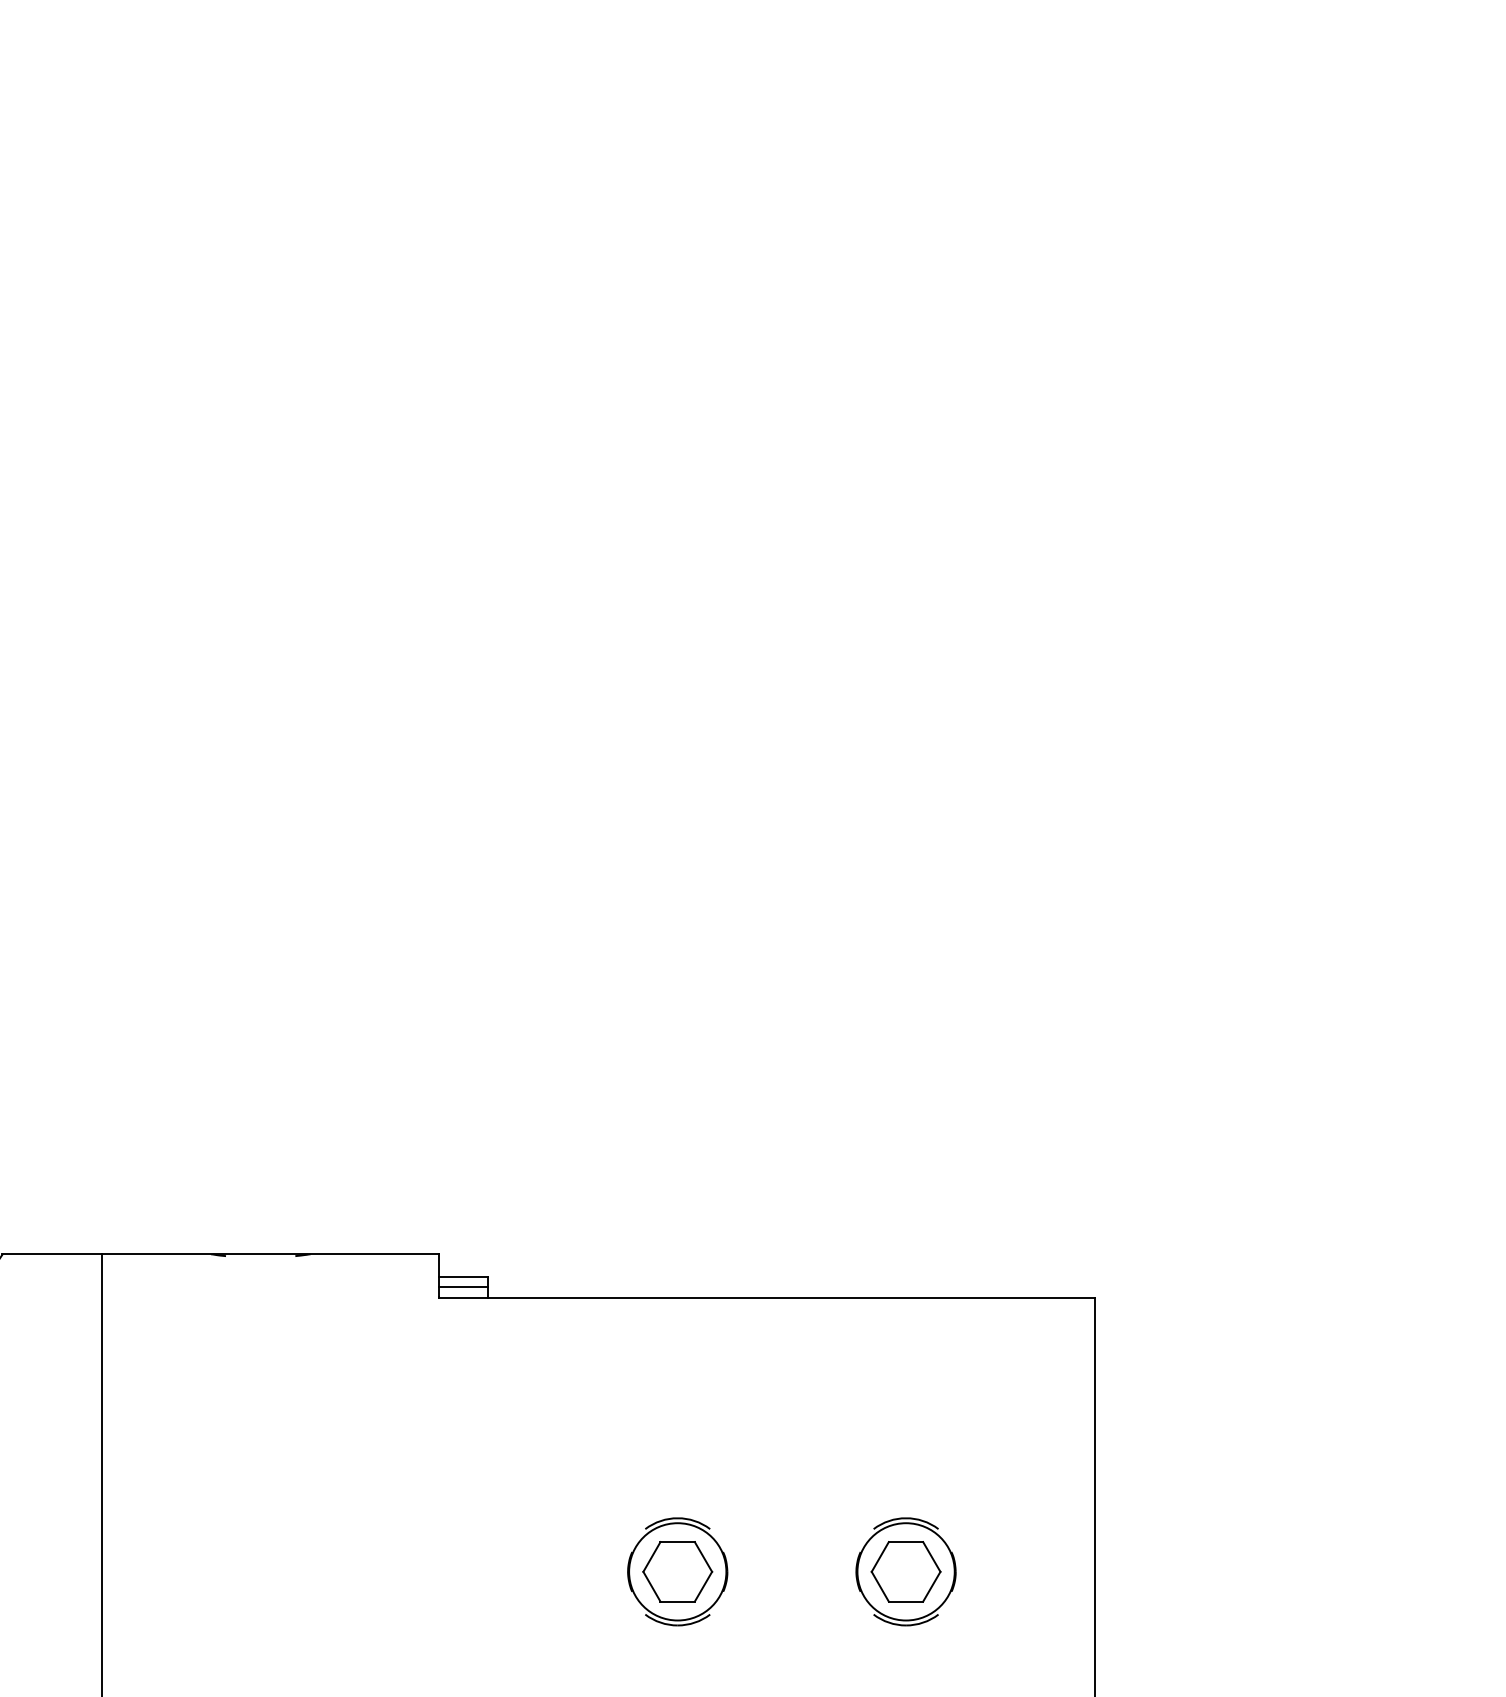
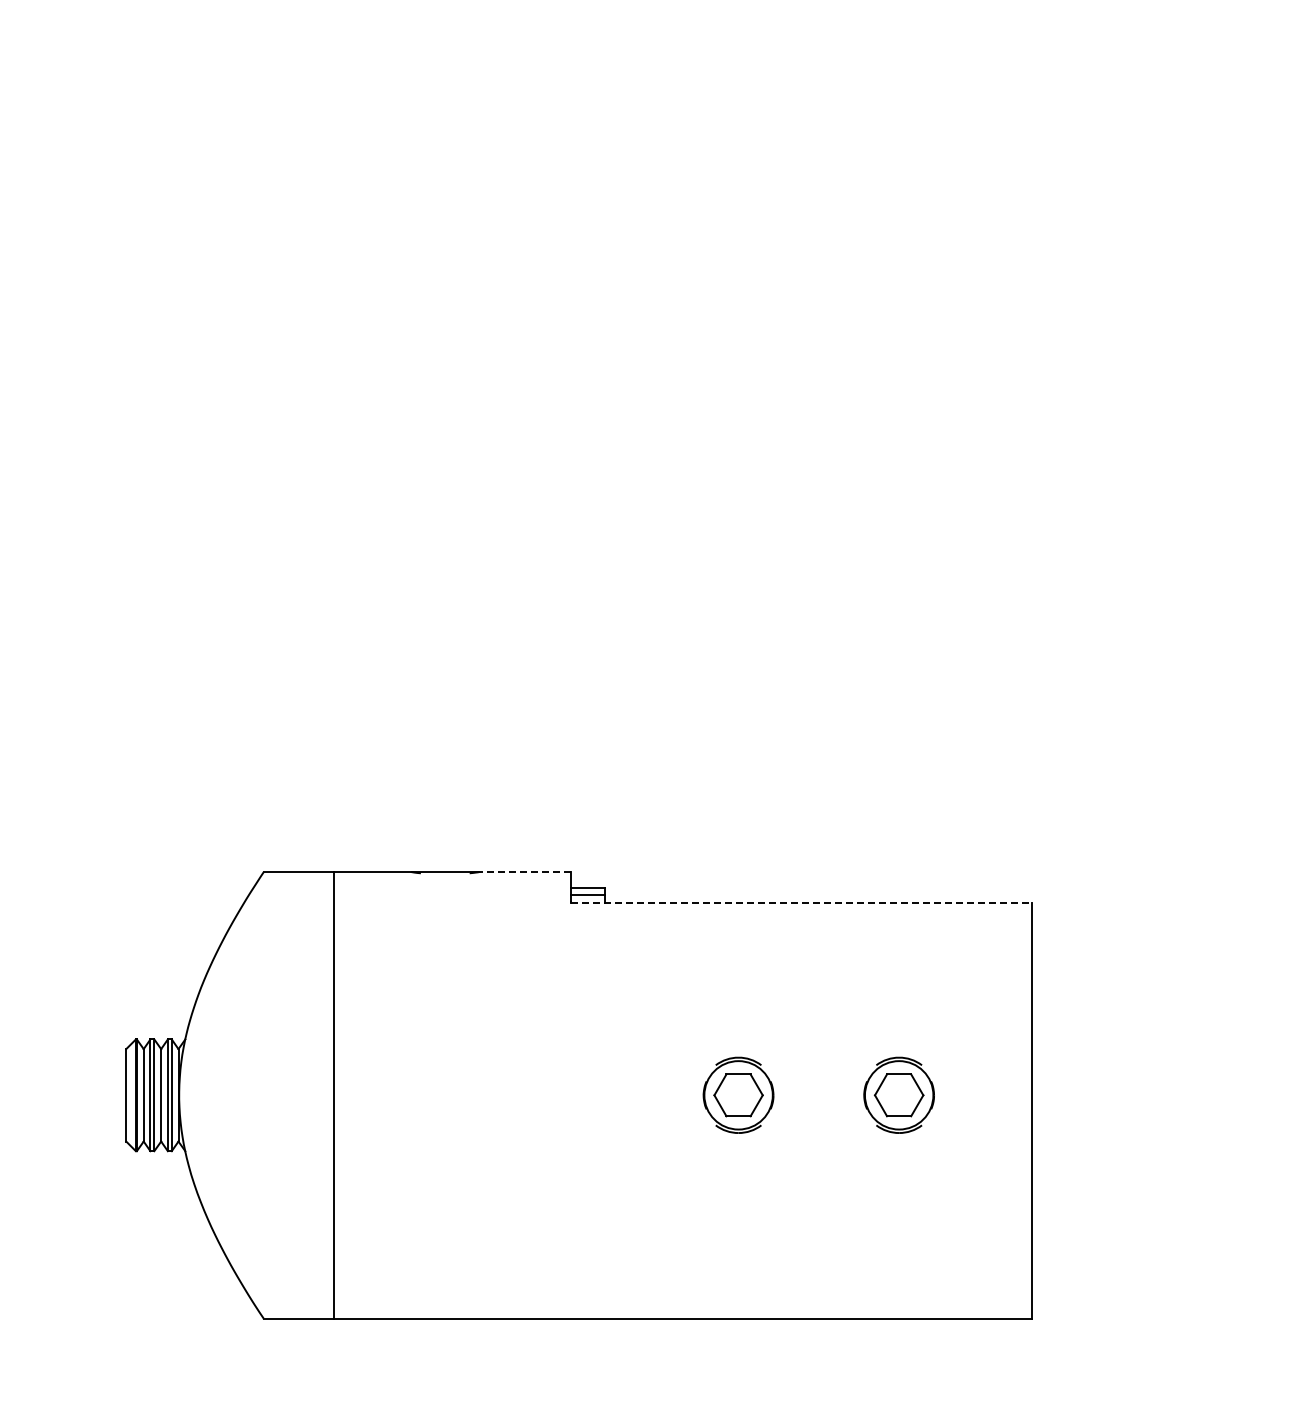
line: (374, 1253) -> (525, 871), solid -> dashed
line: (767, 1299) -> (801, 903), solid -> dashed

